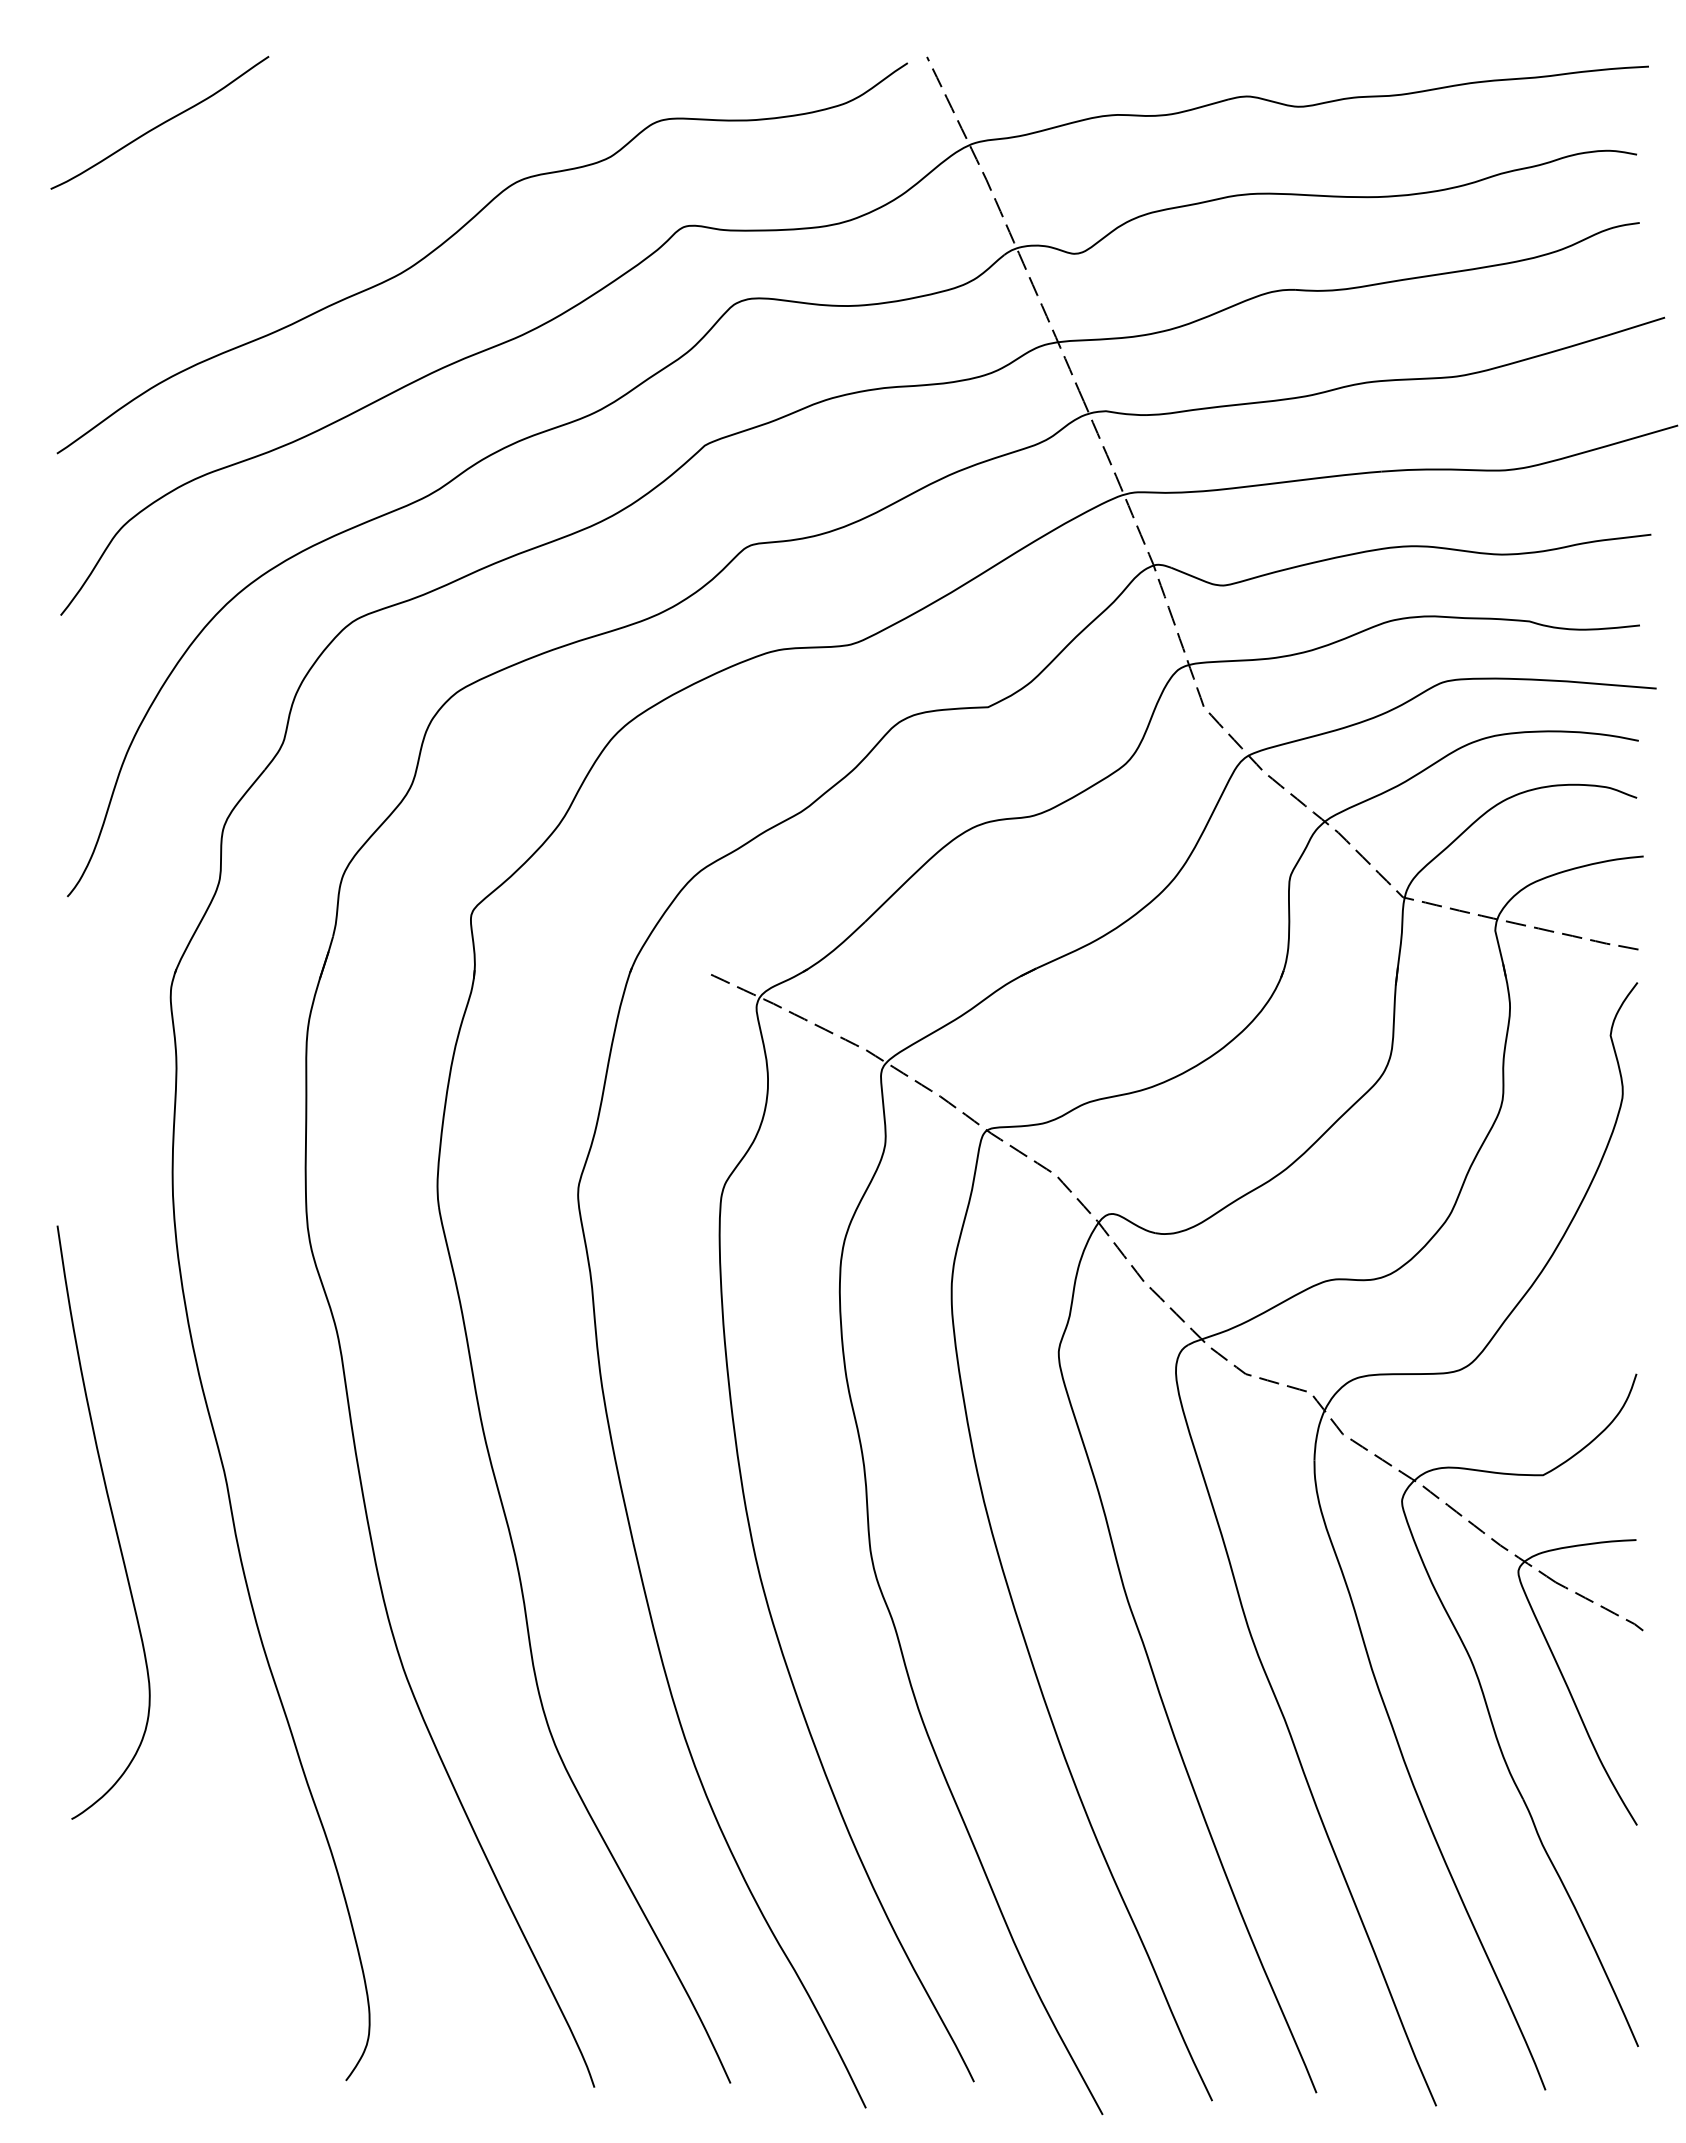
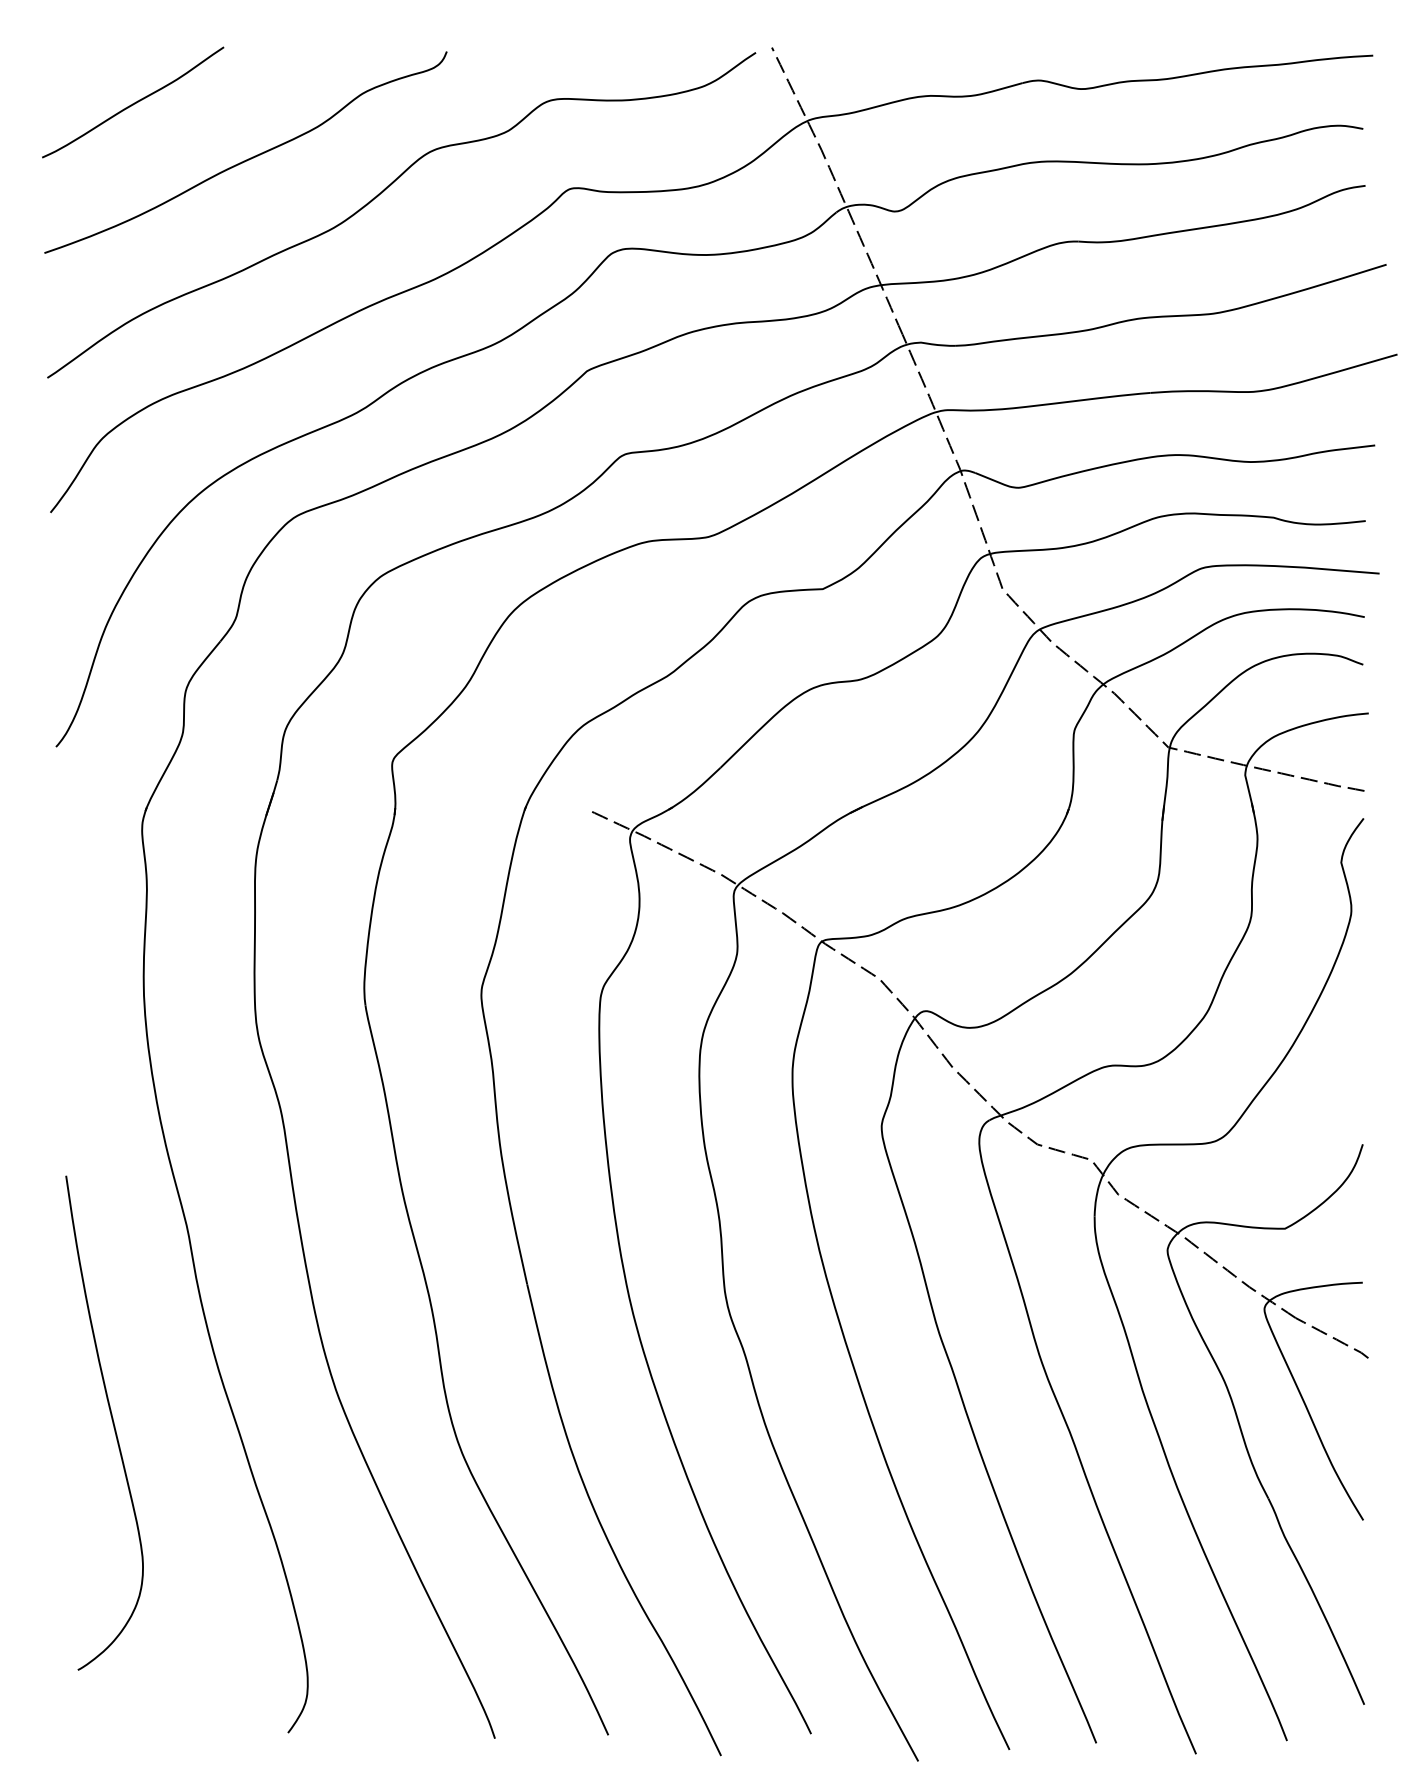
curve: (297, 190) -> (247, 158), added
curve: (112, 1520) -> (111, 1421), moved

